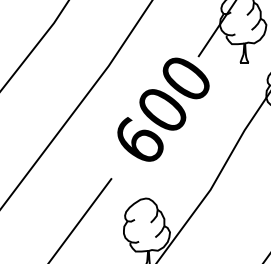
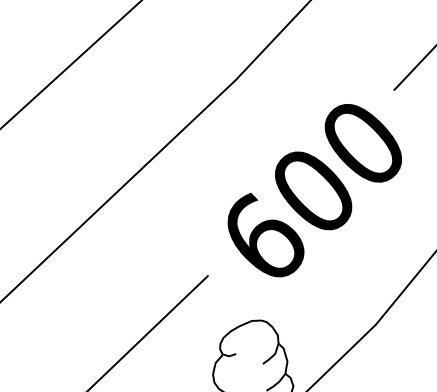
text: (163, 109) -> (314, 190), moved

